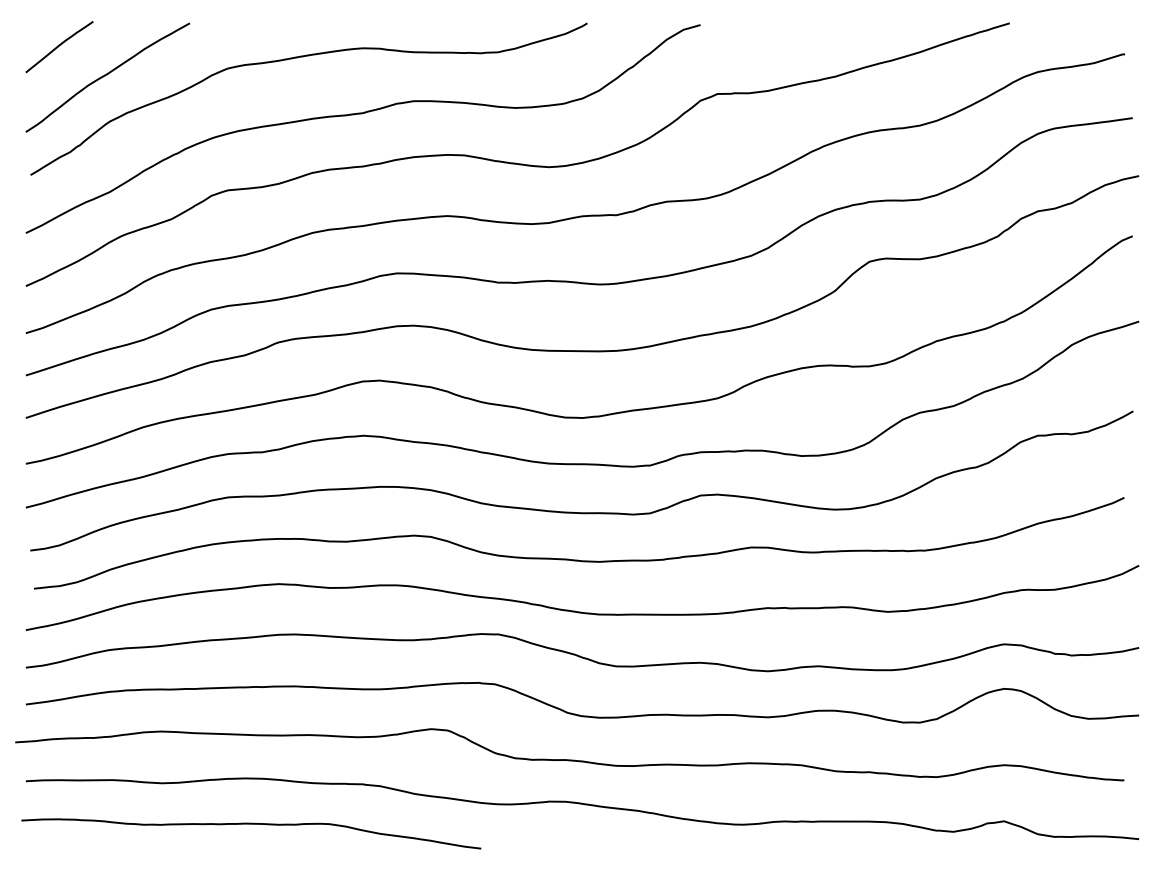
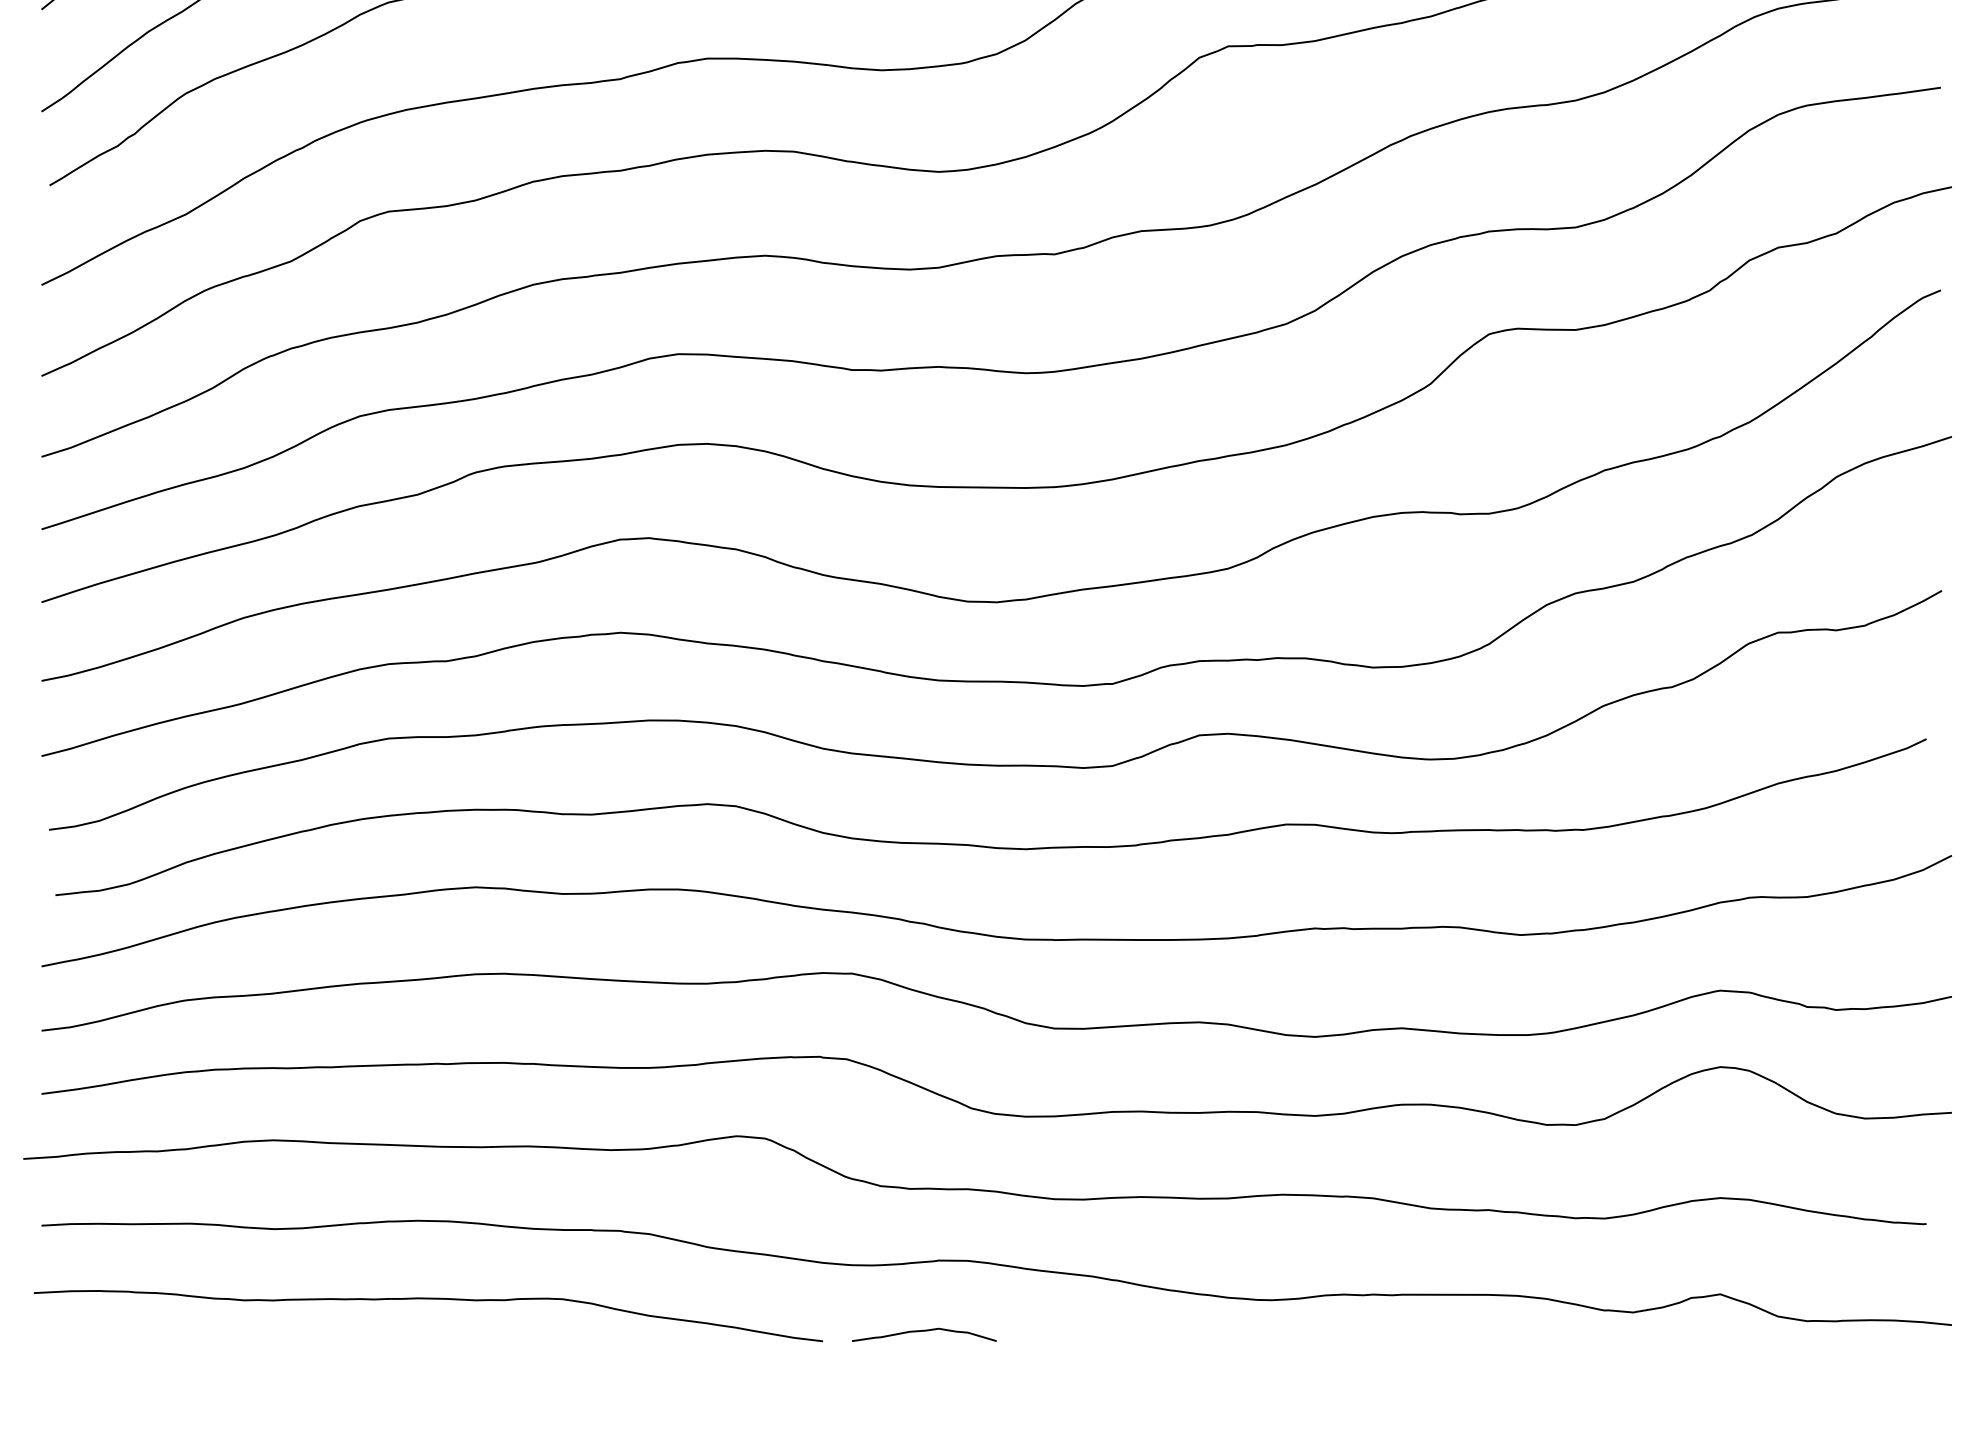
curve: (540, 843) -> (924, 1332), added

